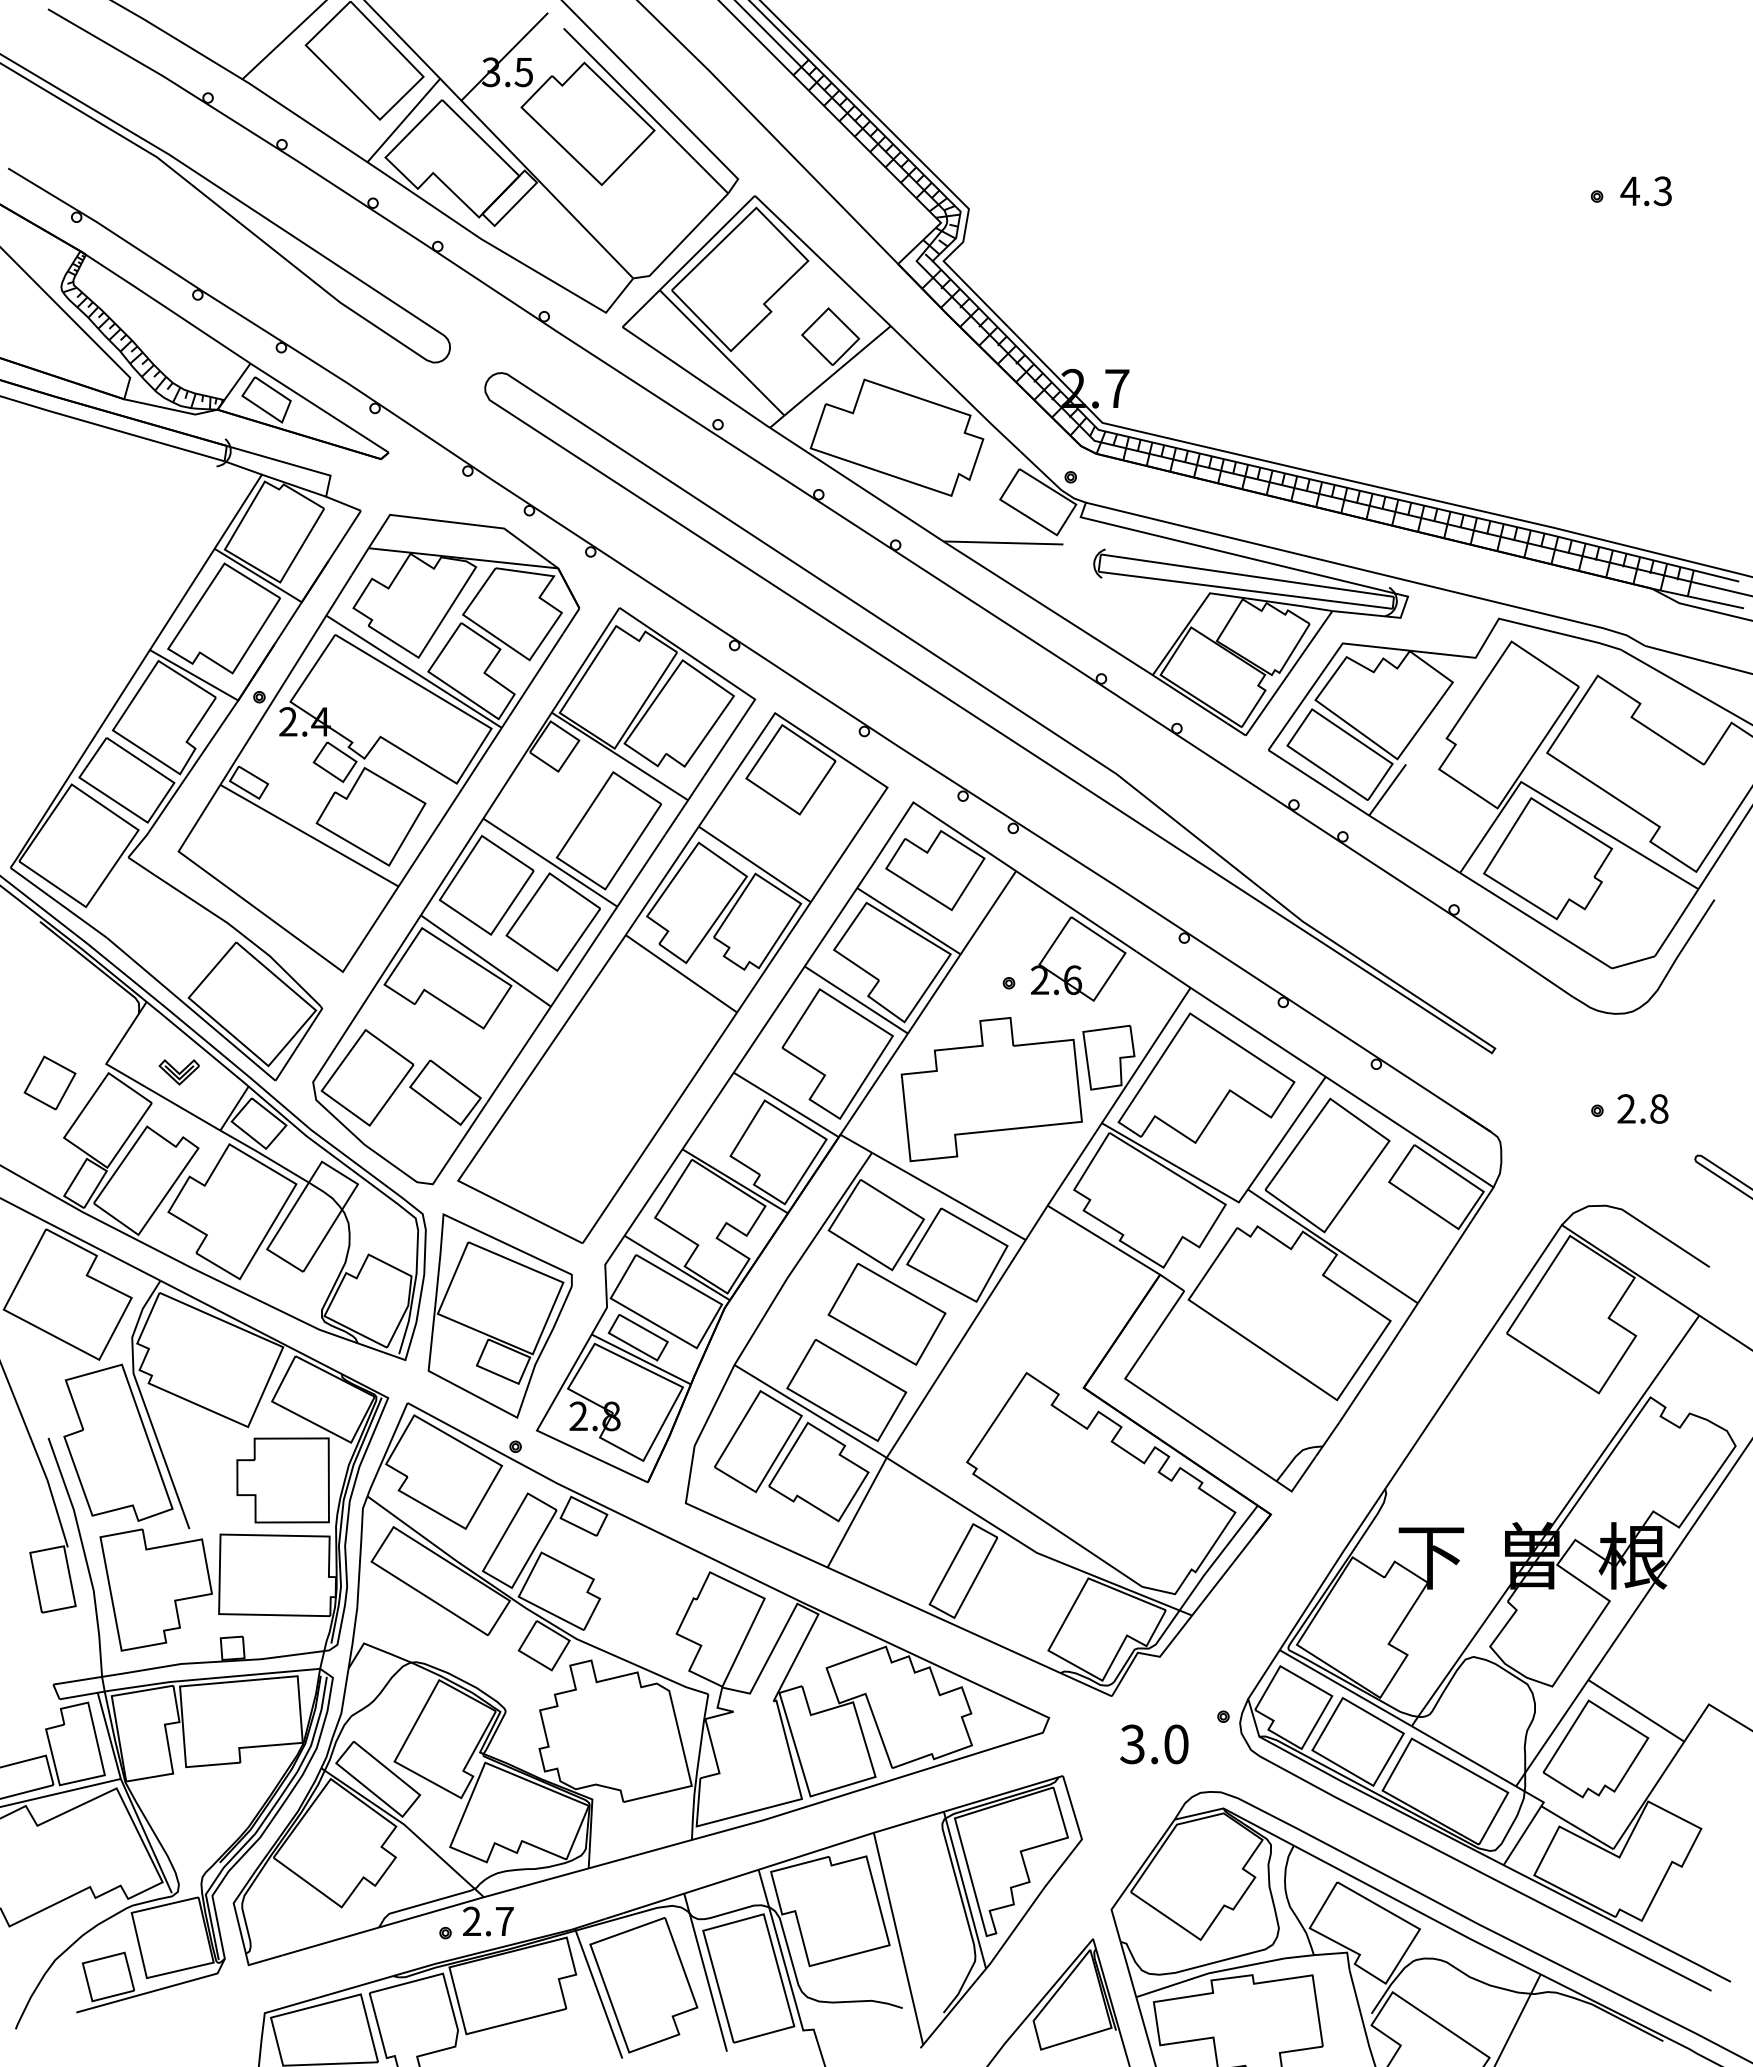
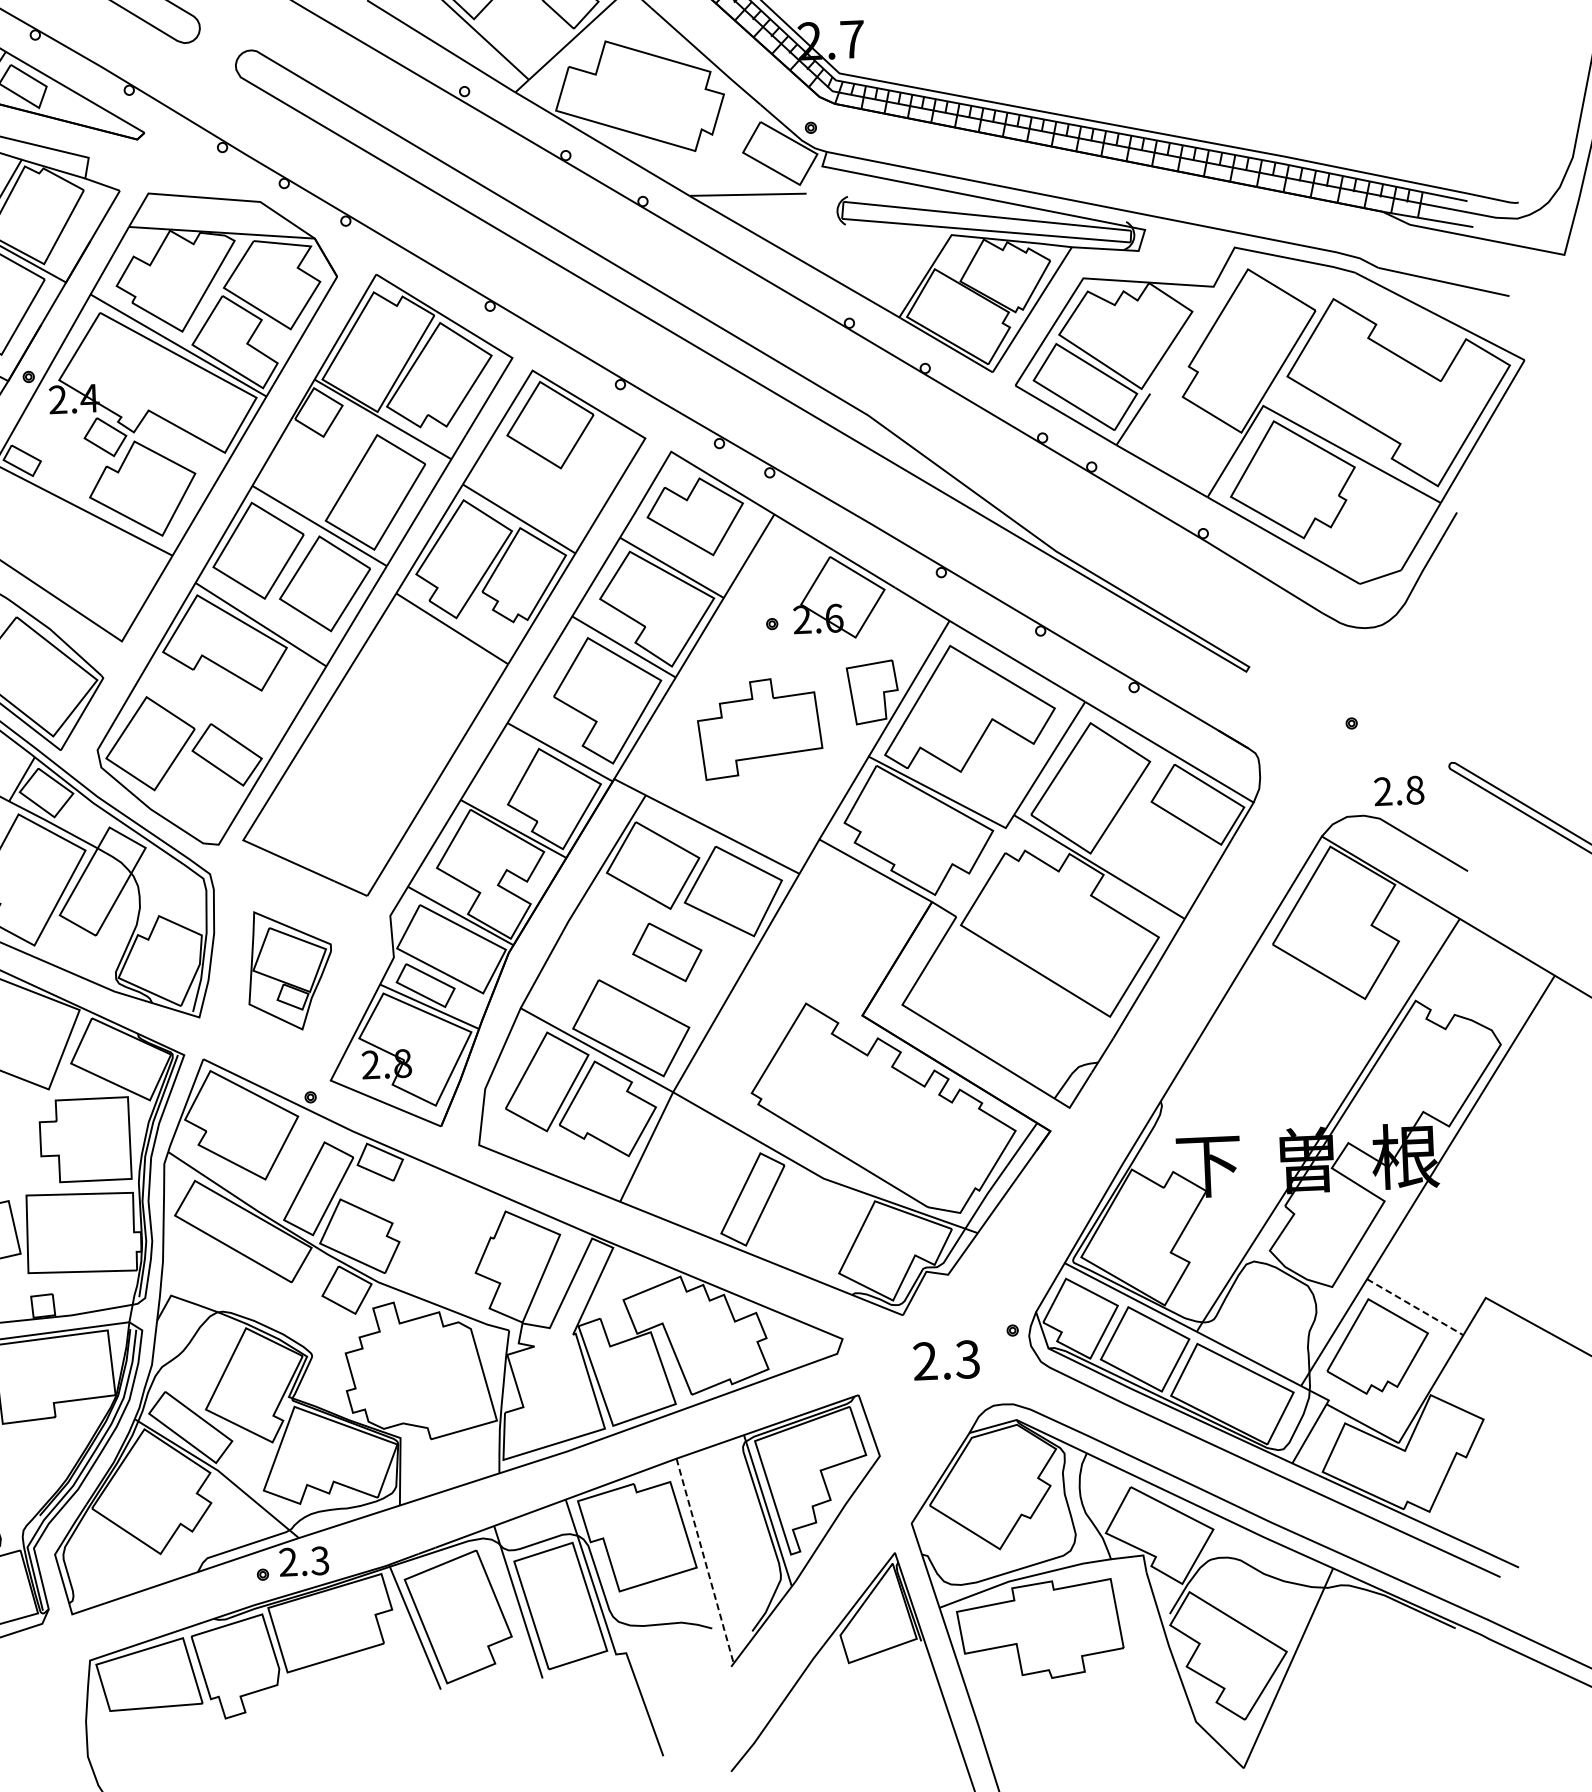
part: (991, 1089) -> (759, 728), size x0.7
text: (1642, 1108) -> (1398, 790), moved
part: (886, 1314) -> (666, 952), size x0.6
part: (499, 1315) -> (289, 969), size x0.6
line: (1636, 1711) -> (1415, 1307), solid -> dashed
text: (1154, 1744) -> (946, 1360), 3.0 -> 2.3
text: (504, 1921) -> (320, 1560), 2.7 -> 2.3
line: (898, 1939) -> (705, 1561), solid -> dashed

